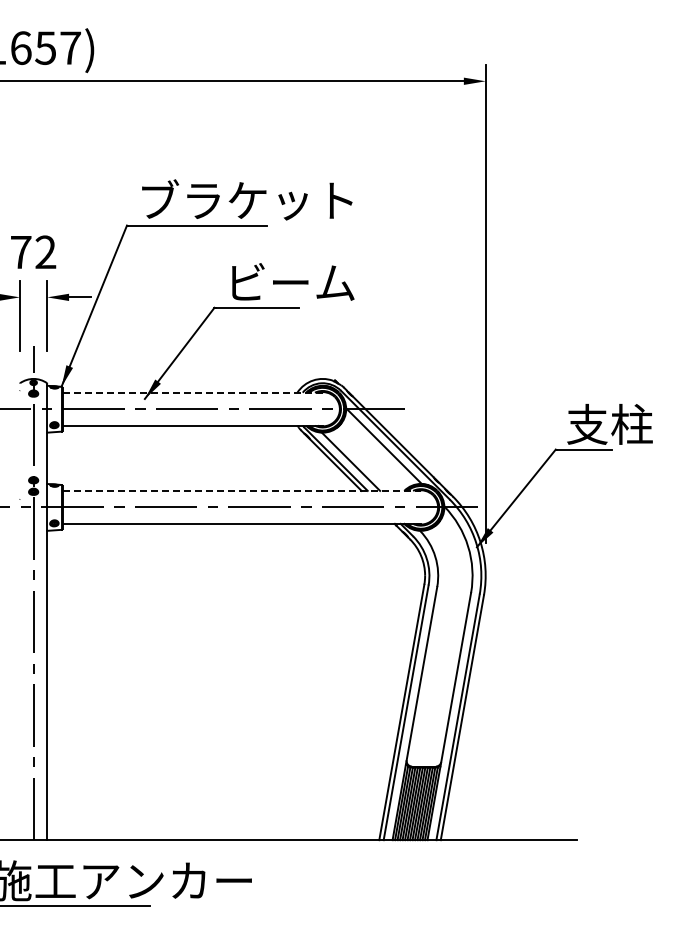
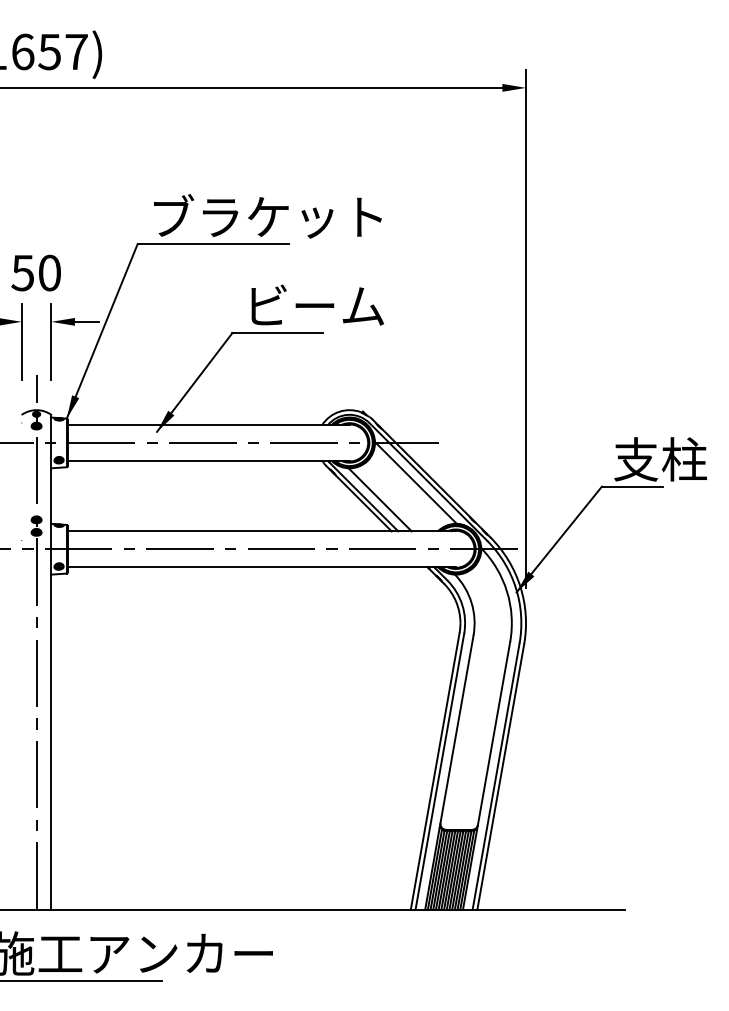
text: (33, 252) -> (36, 273), 72 -> 50
line: (193, 392) -> (209, 424), dashed -> solid
line: (242, 490) -> (262, 530), dashed -> solid

